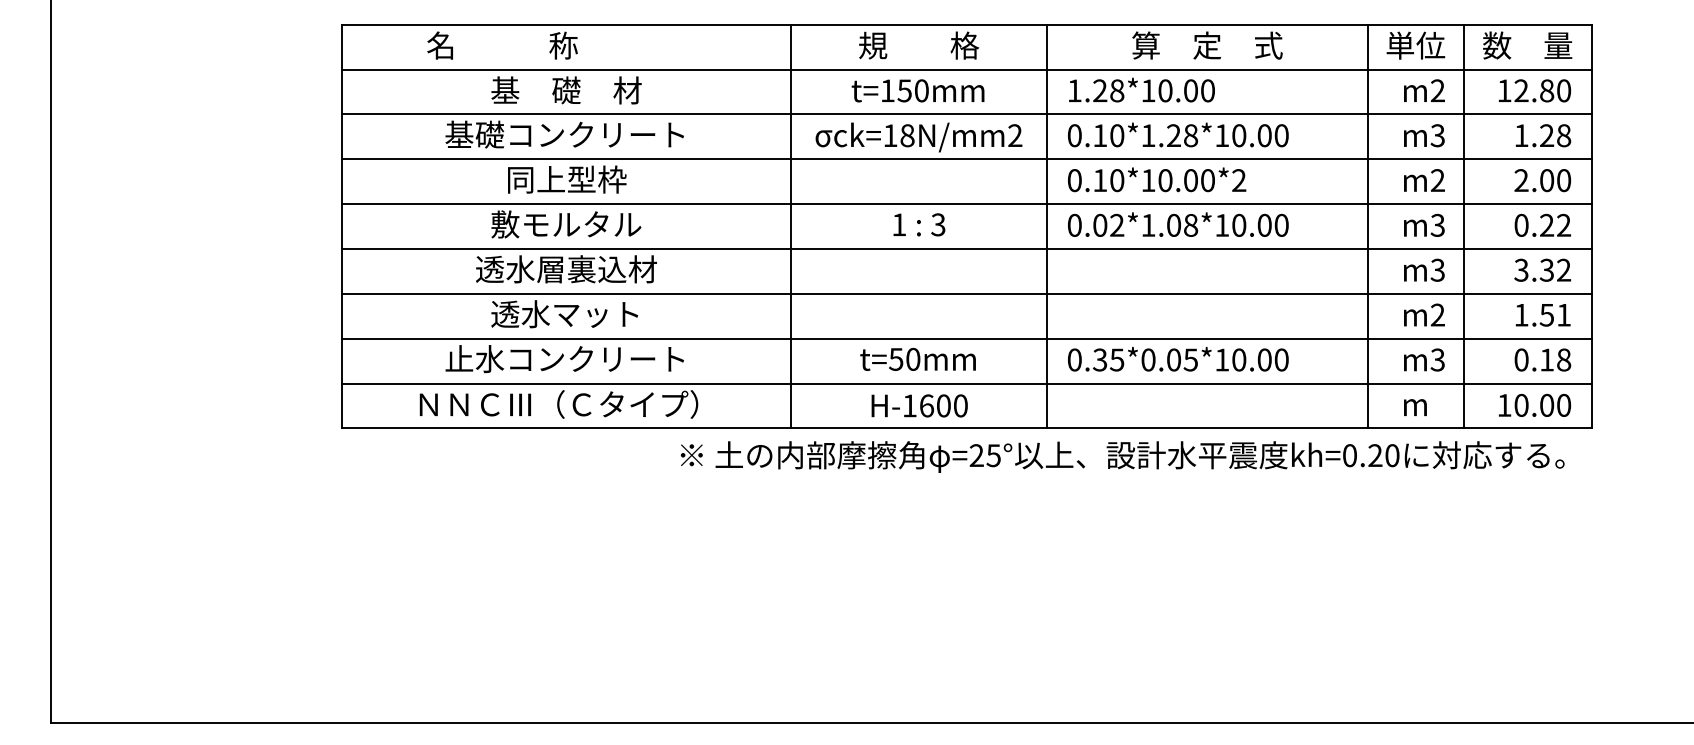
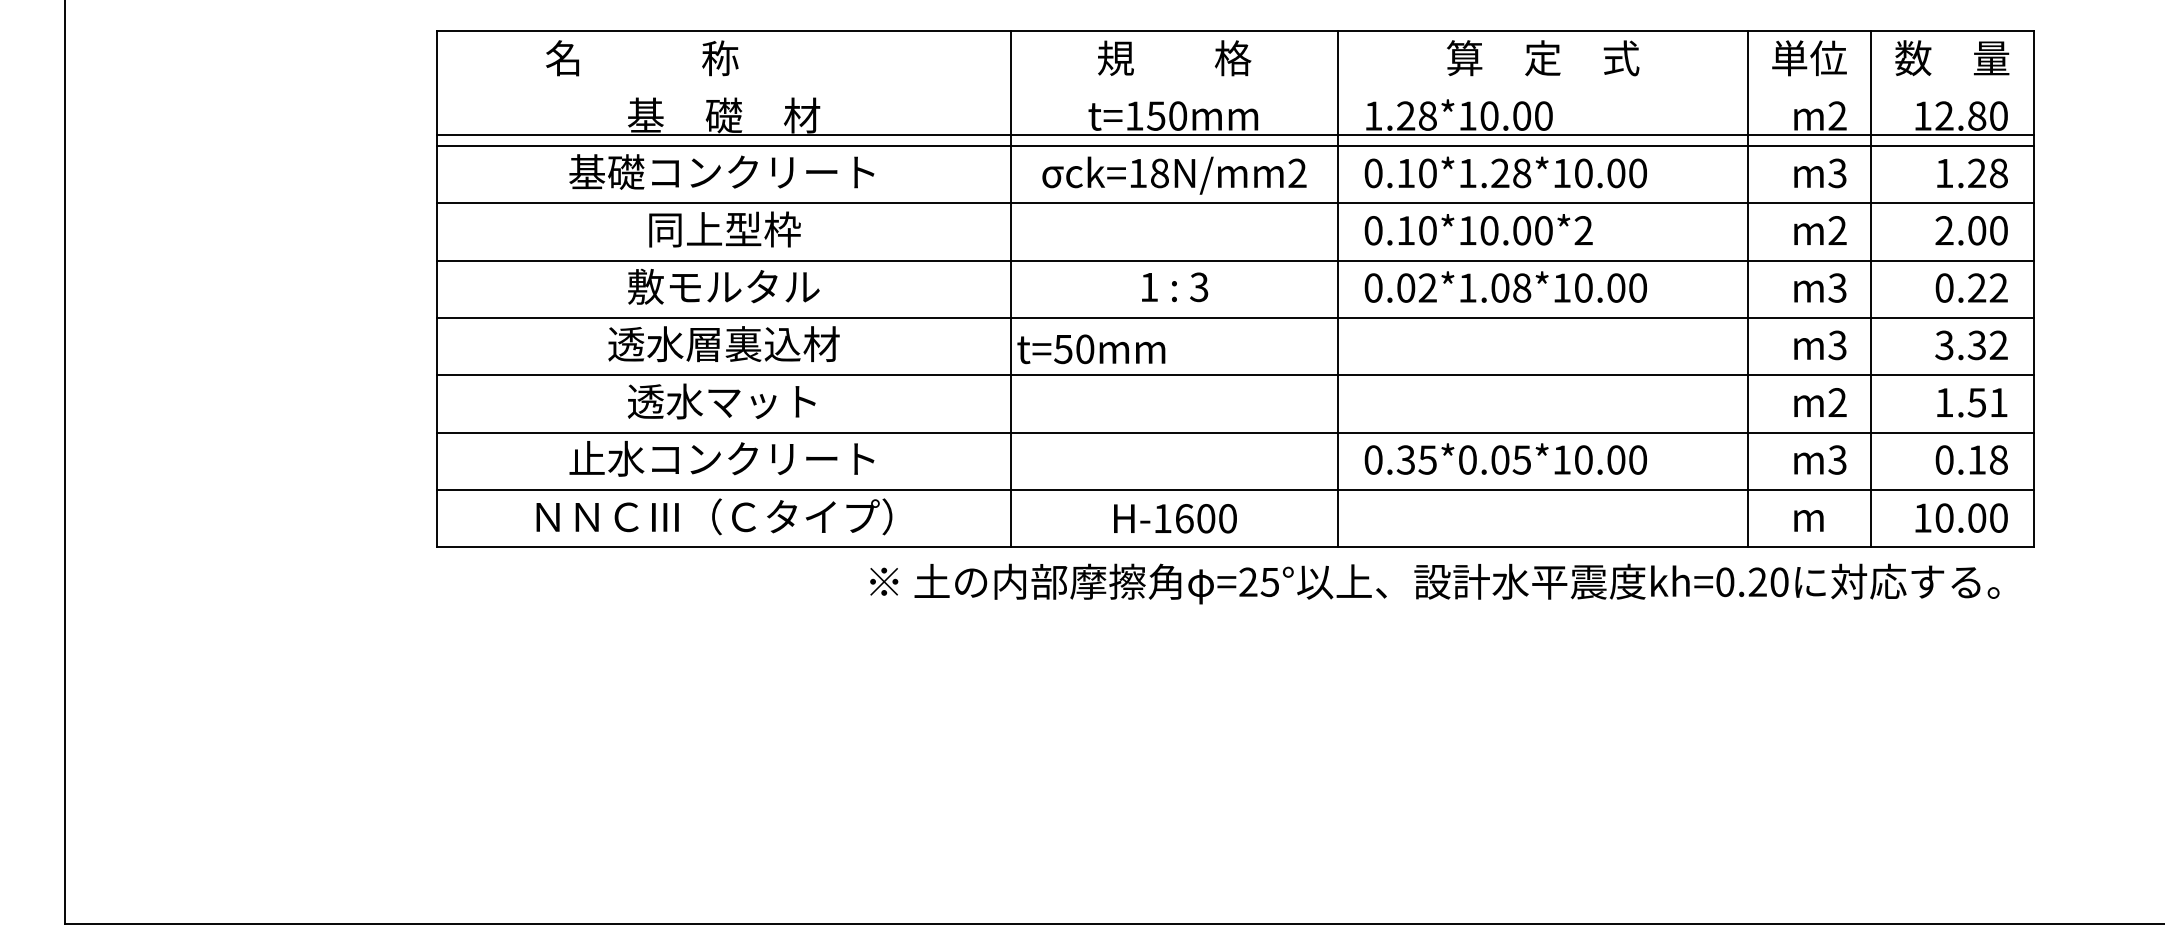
line: (966, 69) -> (1235, 134), moved
text: (918, 359) -> (1091, 349), moved

